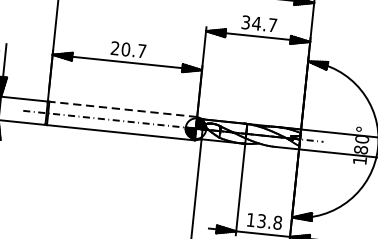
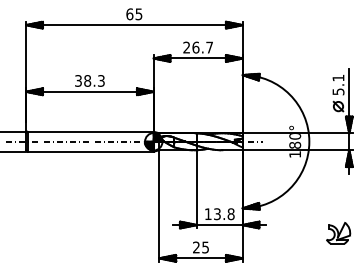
text: (251, 22) -> (191, 47), 34.7 -> 26.7
text: (128, 49) -> (89, 80), 20.7 -> 38.3
line: (123, 109) -> (90, 131), dashed -> solid

